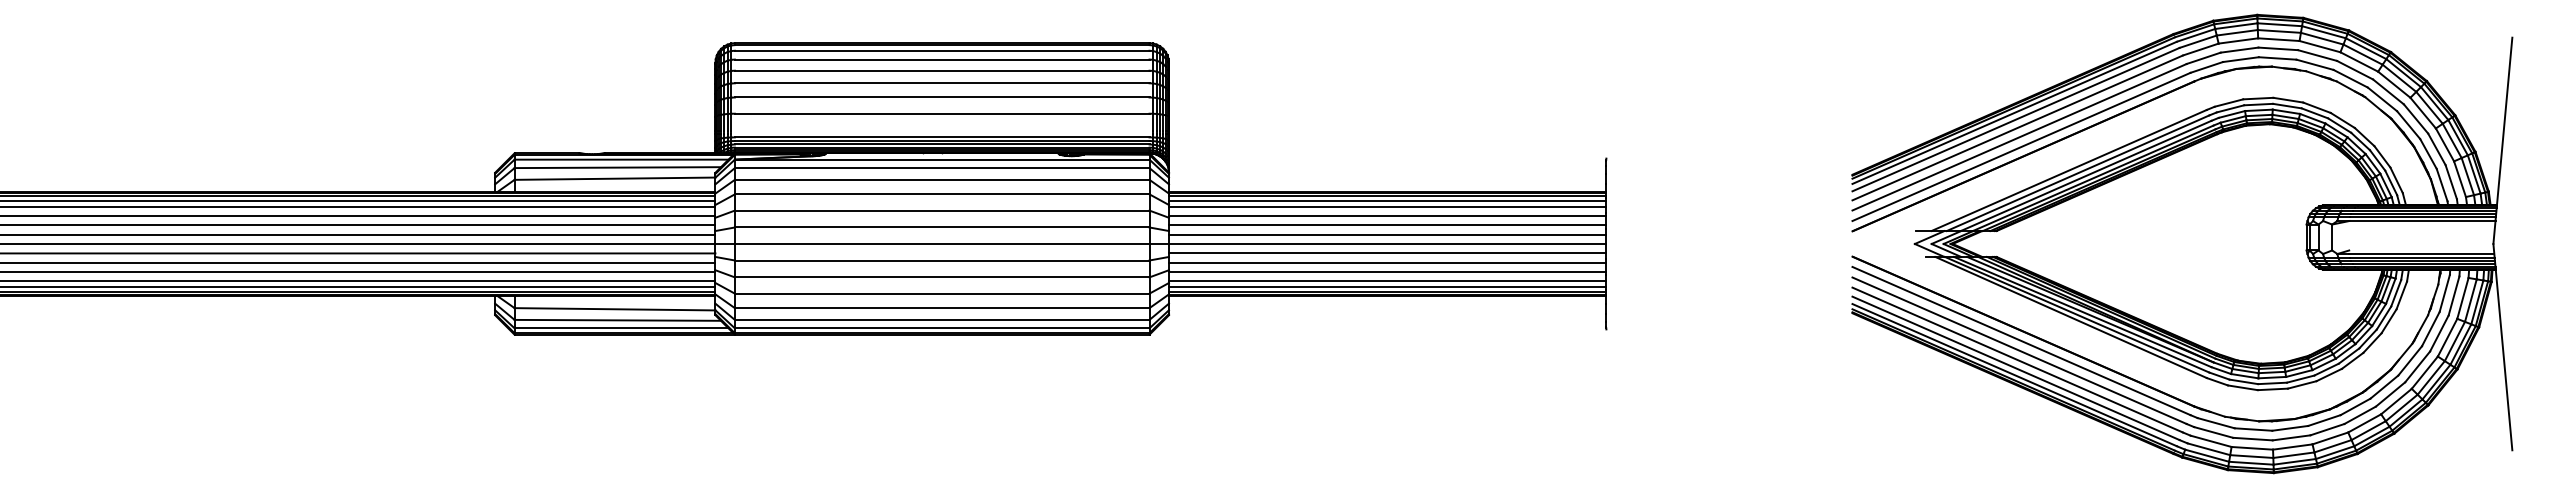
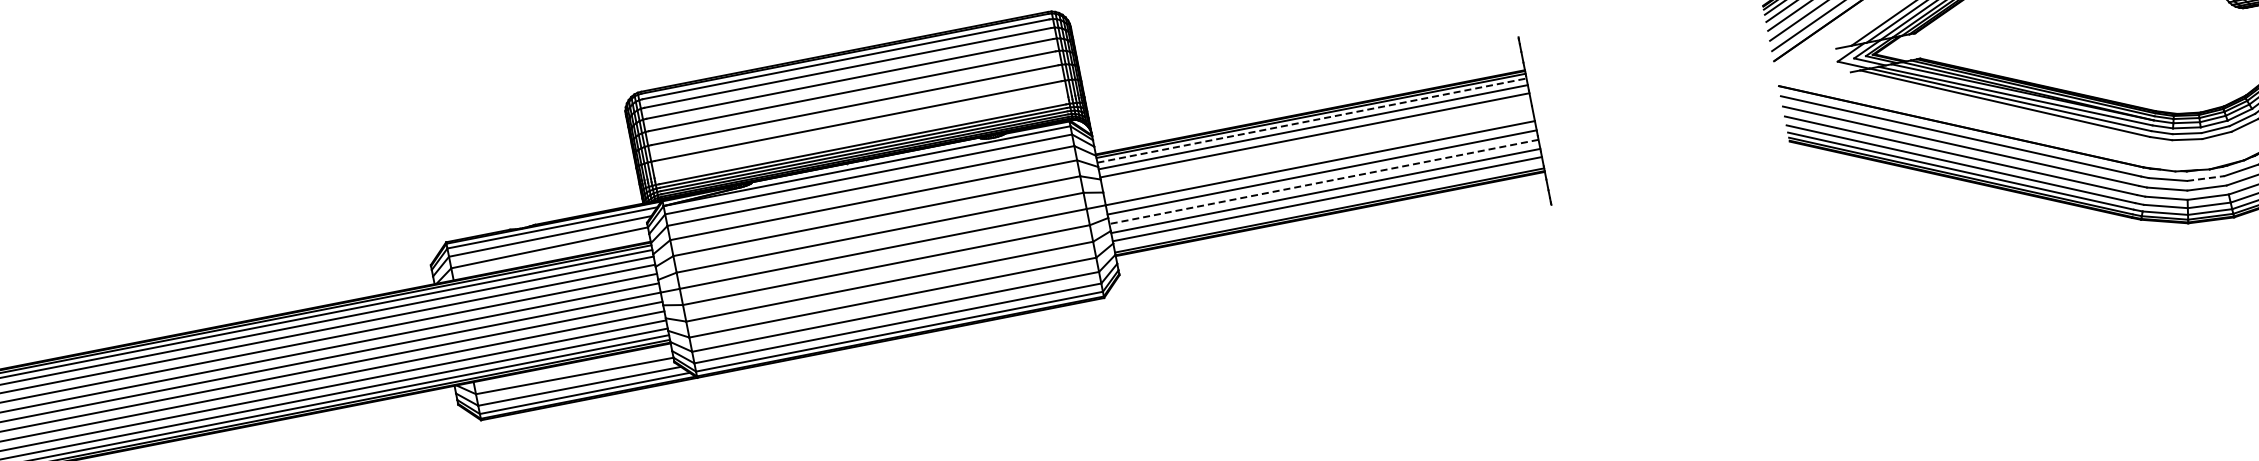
line: (1387, 200) -> (1311, 120), solid -> dashed
line: (1387, 224) -> (1316, 144), removed
line: (1387, 234) -> (1318, 153), removed
line: (1387, 263) -> (1323, 182), solid -> dashed
line: (1387, 287) -> (1328, 205), removed
line: (2253, 429) -> (2205, 178), solid -> dashed

